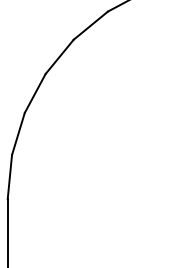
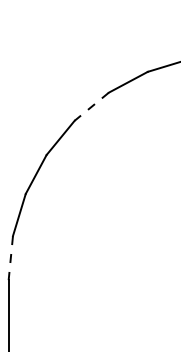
line: (90, 26) -> (91, 107), solid -> dashed
line: (9, 177) -> (10, 258), solid -> dashed

